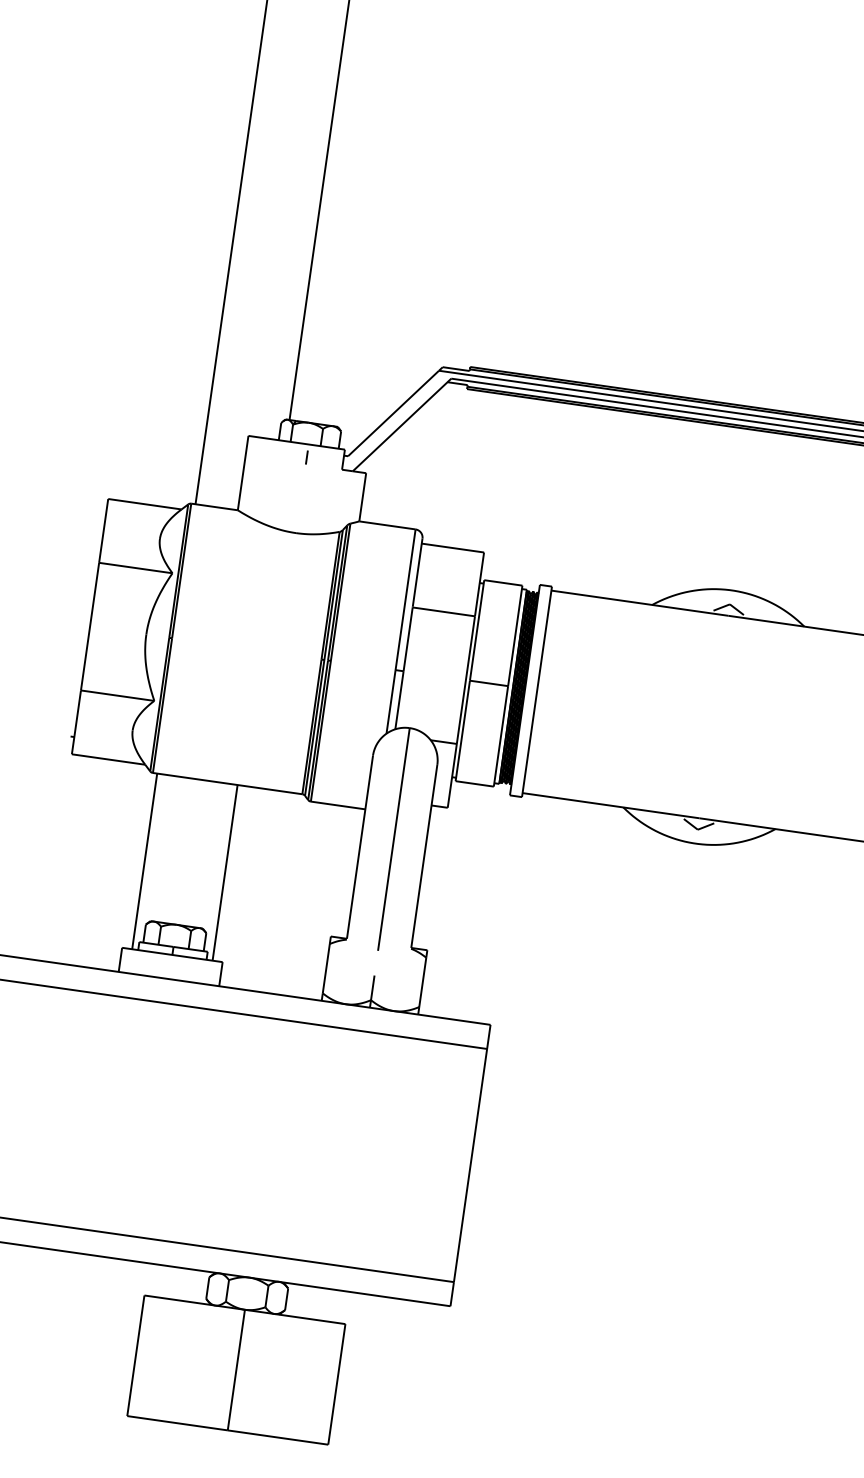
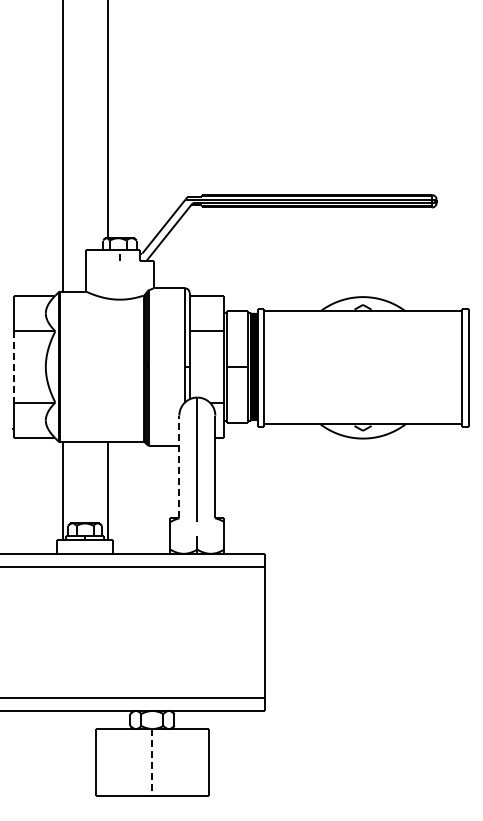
line: (90, 625) -> (14, 366), solid -> dashed
line: (360, 846) -> (179, 466), solid -> dashed
line: (236, 1369) -> (152, 762), solid -> dashed

